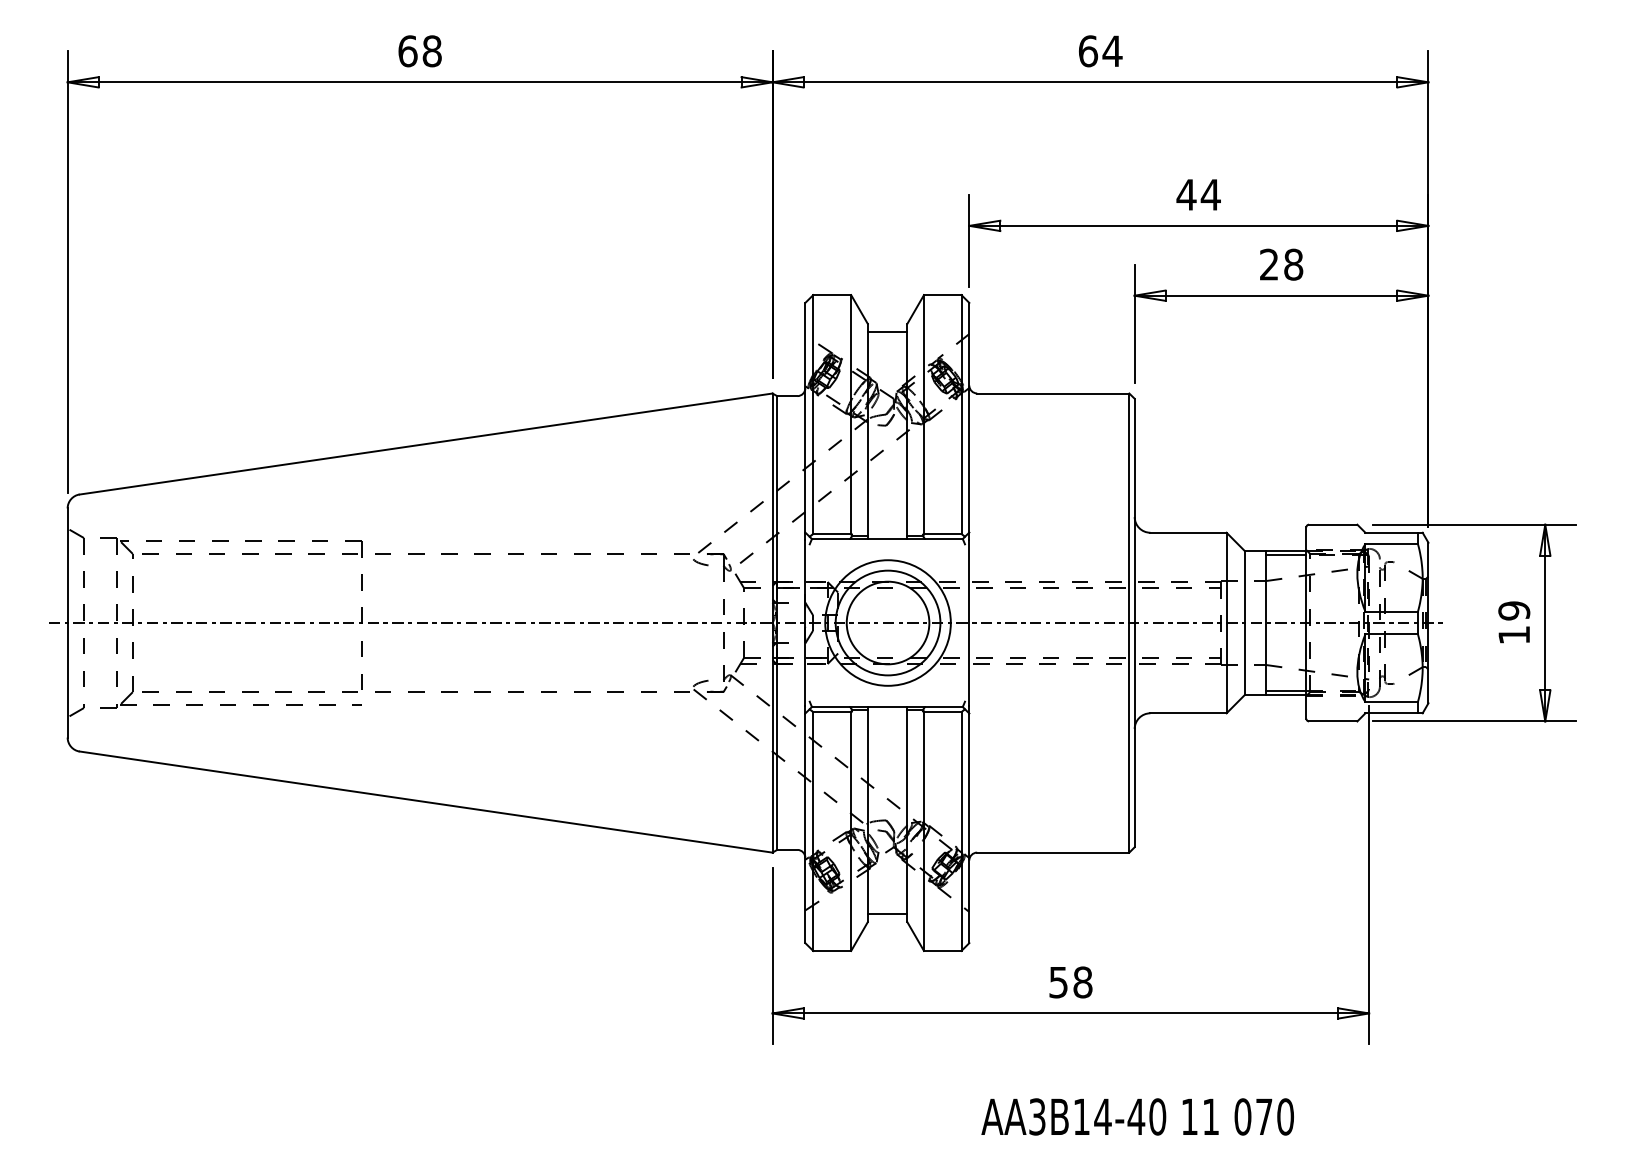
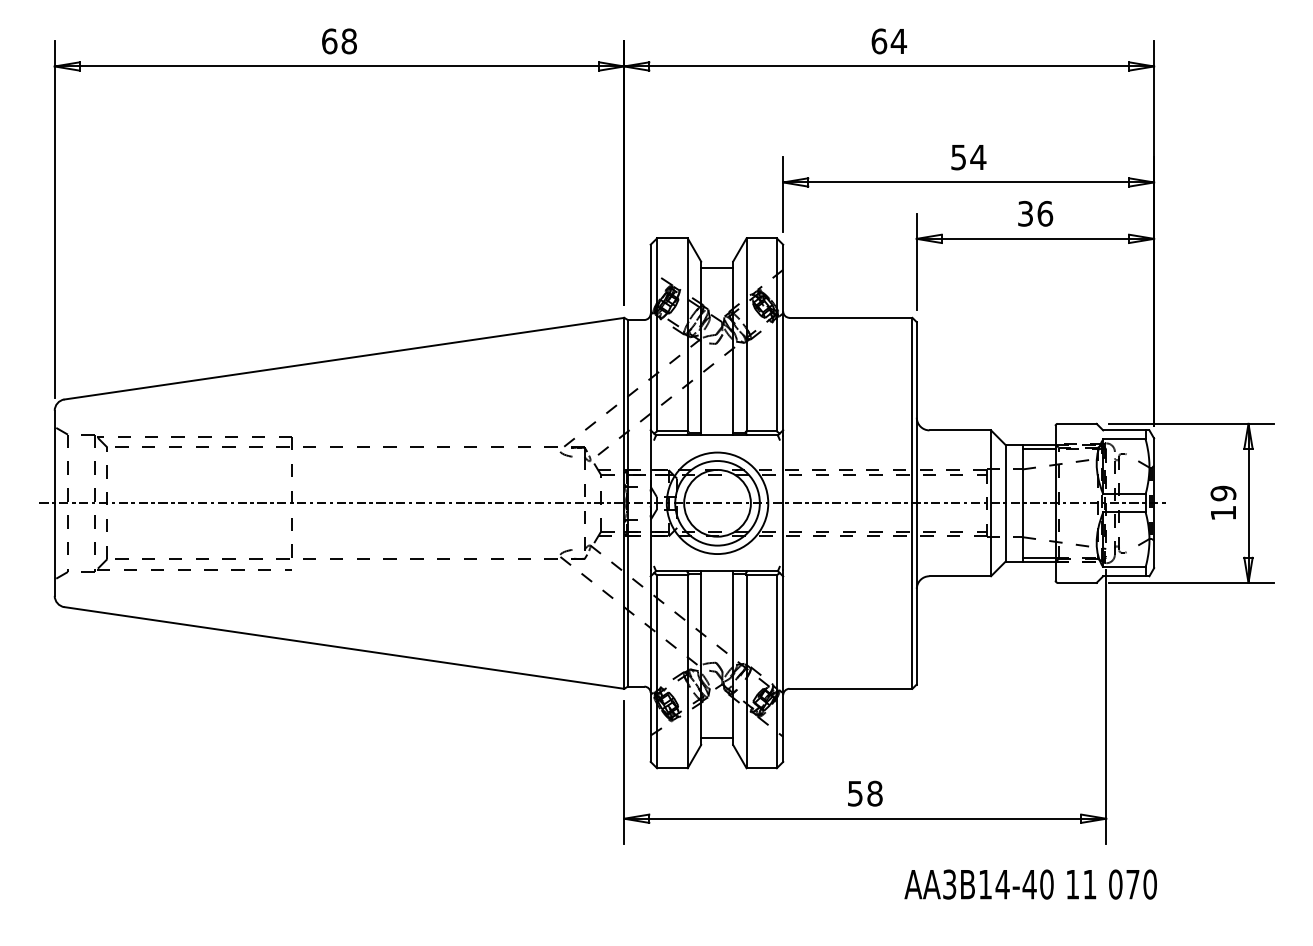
text: (1186, 194) -> (958, 157), 44 -> 54
text: (1281, 264) -> (1035, 213), 28 -> 36
text: (1137, 1116) -> (1030, 884), moved

